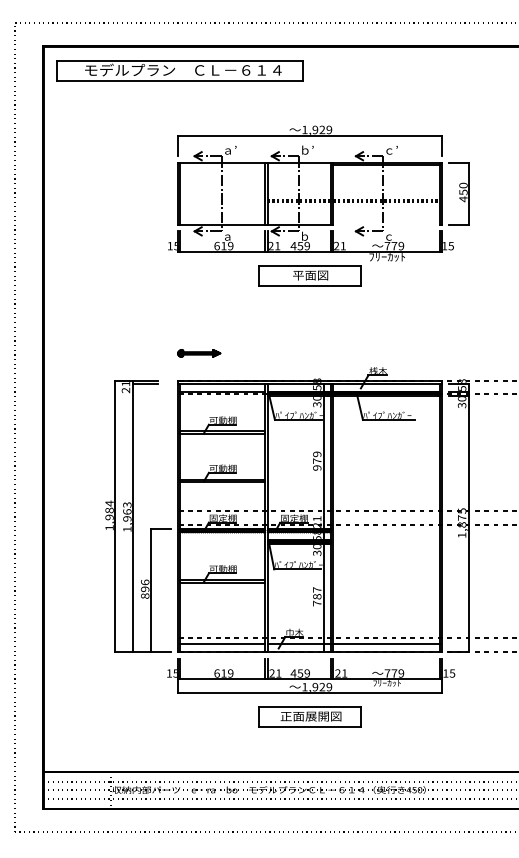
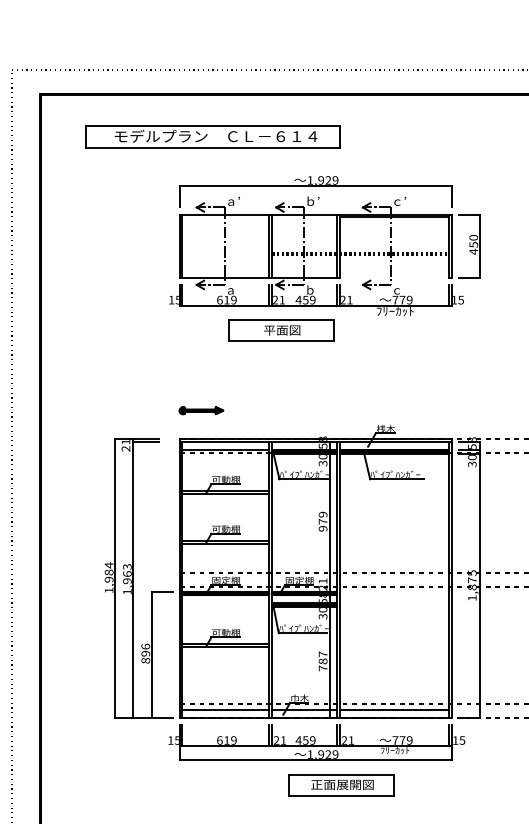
part: (179, 70) -> (212, 136), moved
part: (309, 275) -> (281, 330), moved
part: (309, 716) -> (340, 784), moved

